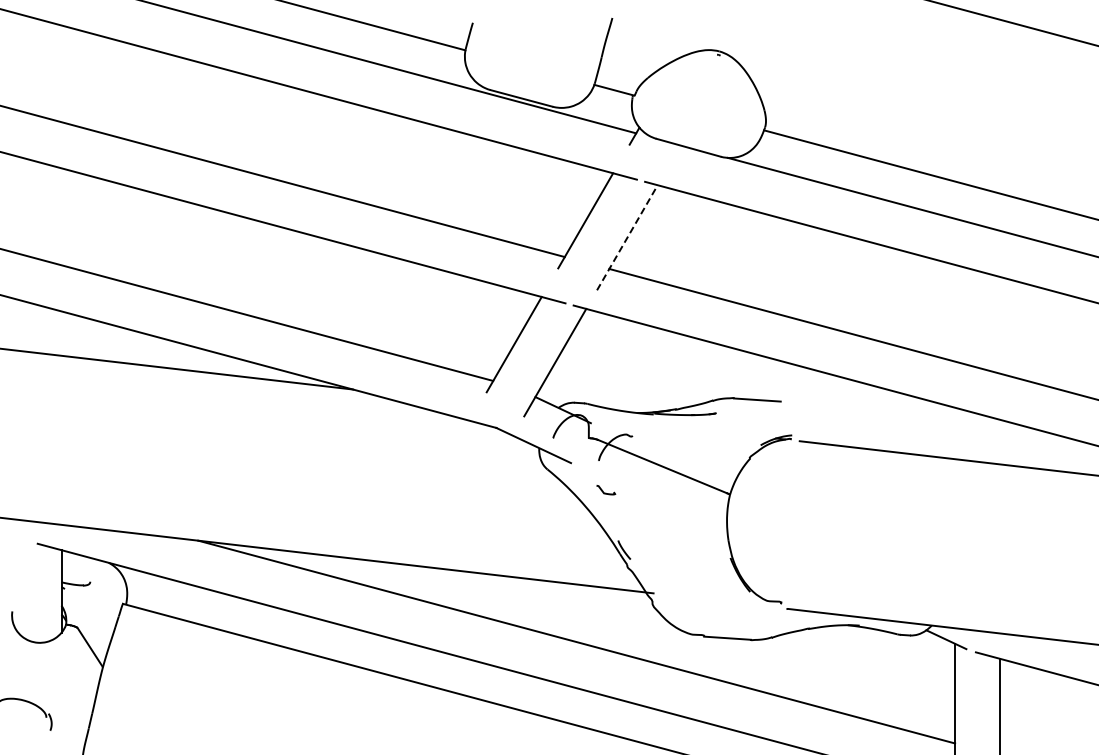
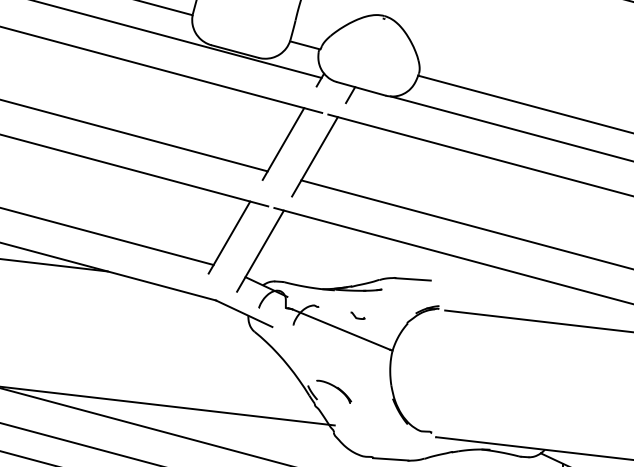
line: (674, 155) -> (350, 94), added
line: (627, 237) -> (315, 156), dashed -> solid
curve: (606, 492) -> (358, 317), moved
part: (652, 548) -> (333, 391), added

